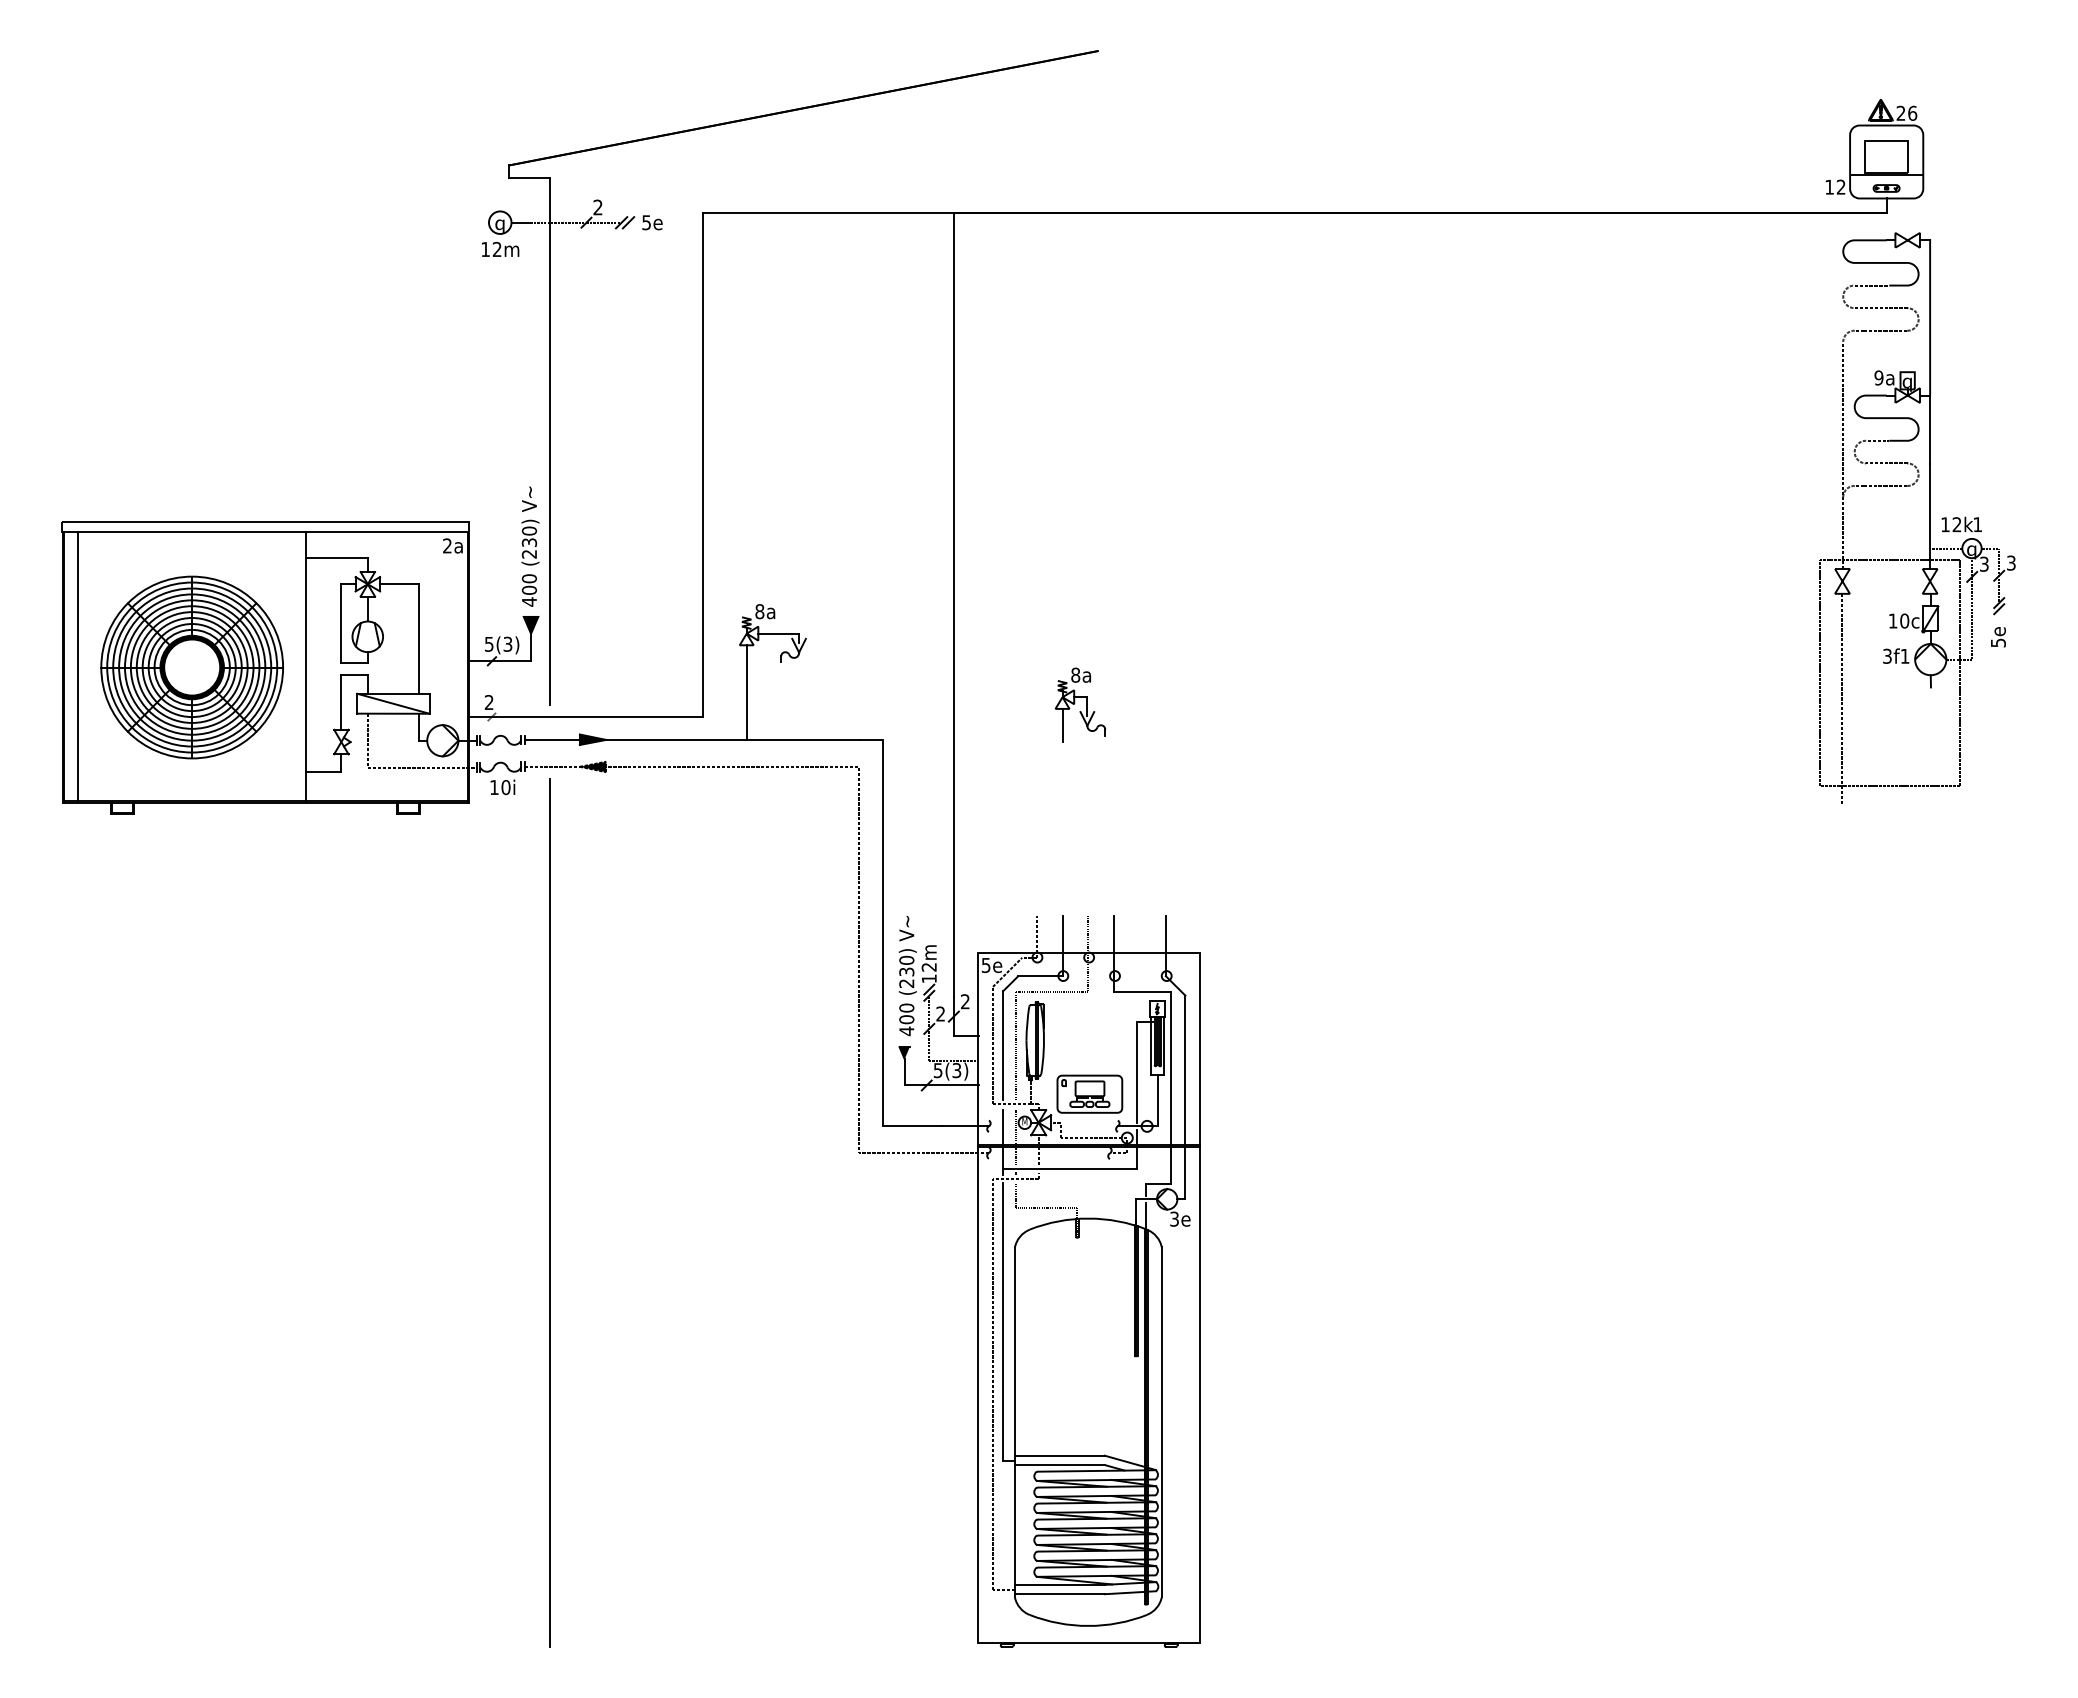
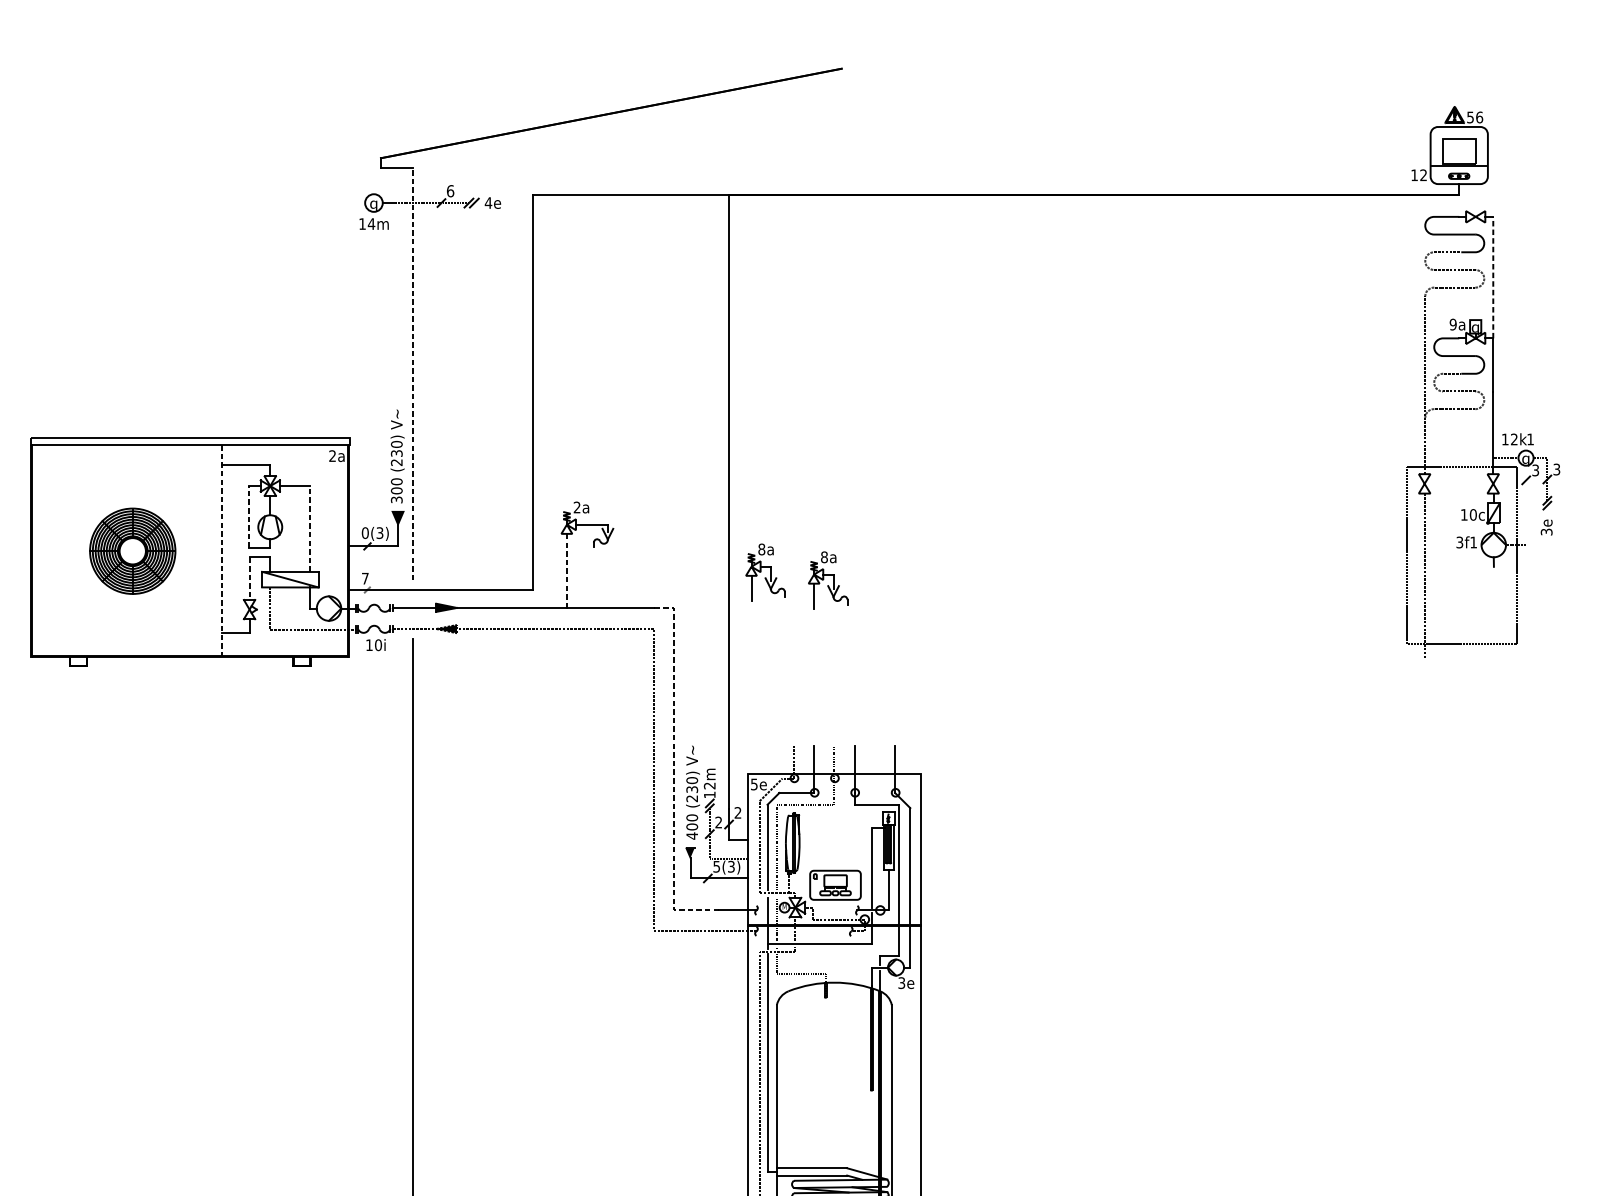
text: (1900, 112) -> (1470, 116), 26 -> 56
text: (597, 207) -> (450, 191), 2 -> 6
text: (646, 222) -> (488, 202), 5e -> 4e
text: (496, 248) -> (371, 223), 12m -> 14m
line: (1930, 317) -> (1493, 277), solid -> dashed
line: (549, 440) -> (412, 373), solid -> dashed
text: (529, 601) -> (396, 499), 400 -> 300
line: (1971, 608) -> (1525, 505), removed
text: (759, 611) -> (576, 507), 8a -> 2a
line: (340, 623) -> (248, 516), solid -> dashed
line: (418, 639) -> (309, 529), solid -> dashed
text: (1997, 642) -> (1546, 531), 5e -> 3e
text: (488, 643) -> (364, 532), 5(3) -> 0(3)
line: (78, 666) -> (43, 550), removed
line: (305, 666) -> (221, 550), solid -> dashed
part: (191, 667) -> (132, 551), size x0.6
line: (746, 693) -> (566, 571), solid -> dashed
part: (1000, 694) -> (765, 572), added
text: (488, 702) -> (364, 578), 2 -> 7
line: (341, 703) -> (249, 579), solid -> dashed
line: (883, 950) -> (673, 772), solid -> dashed

